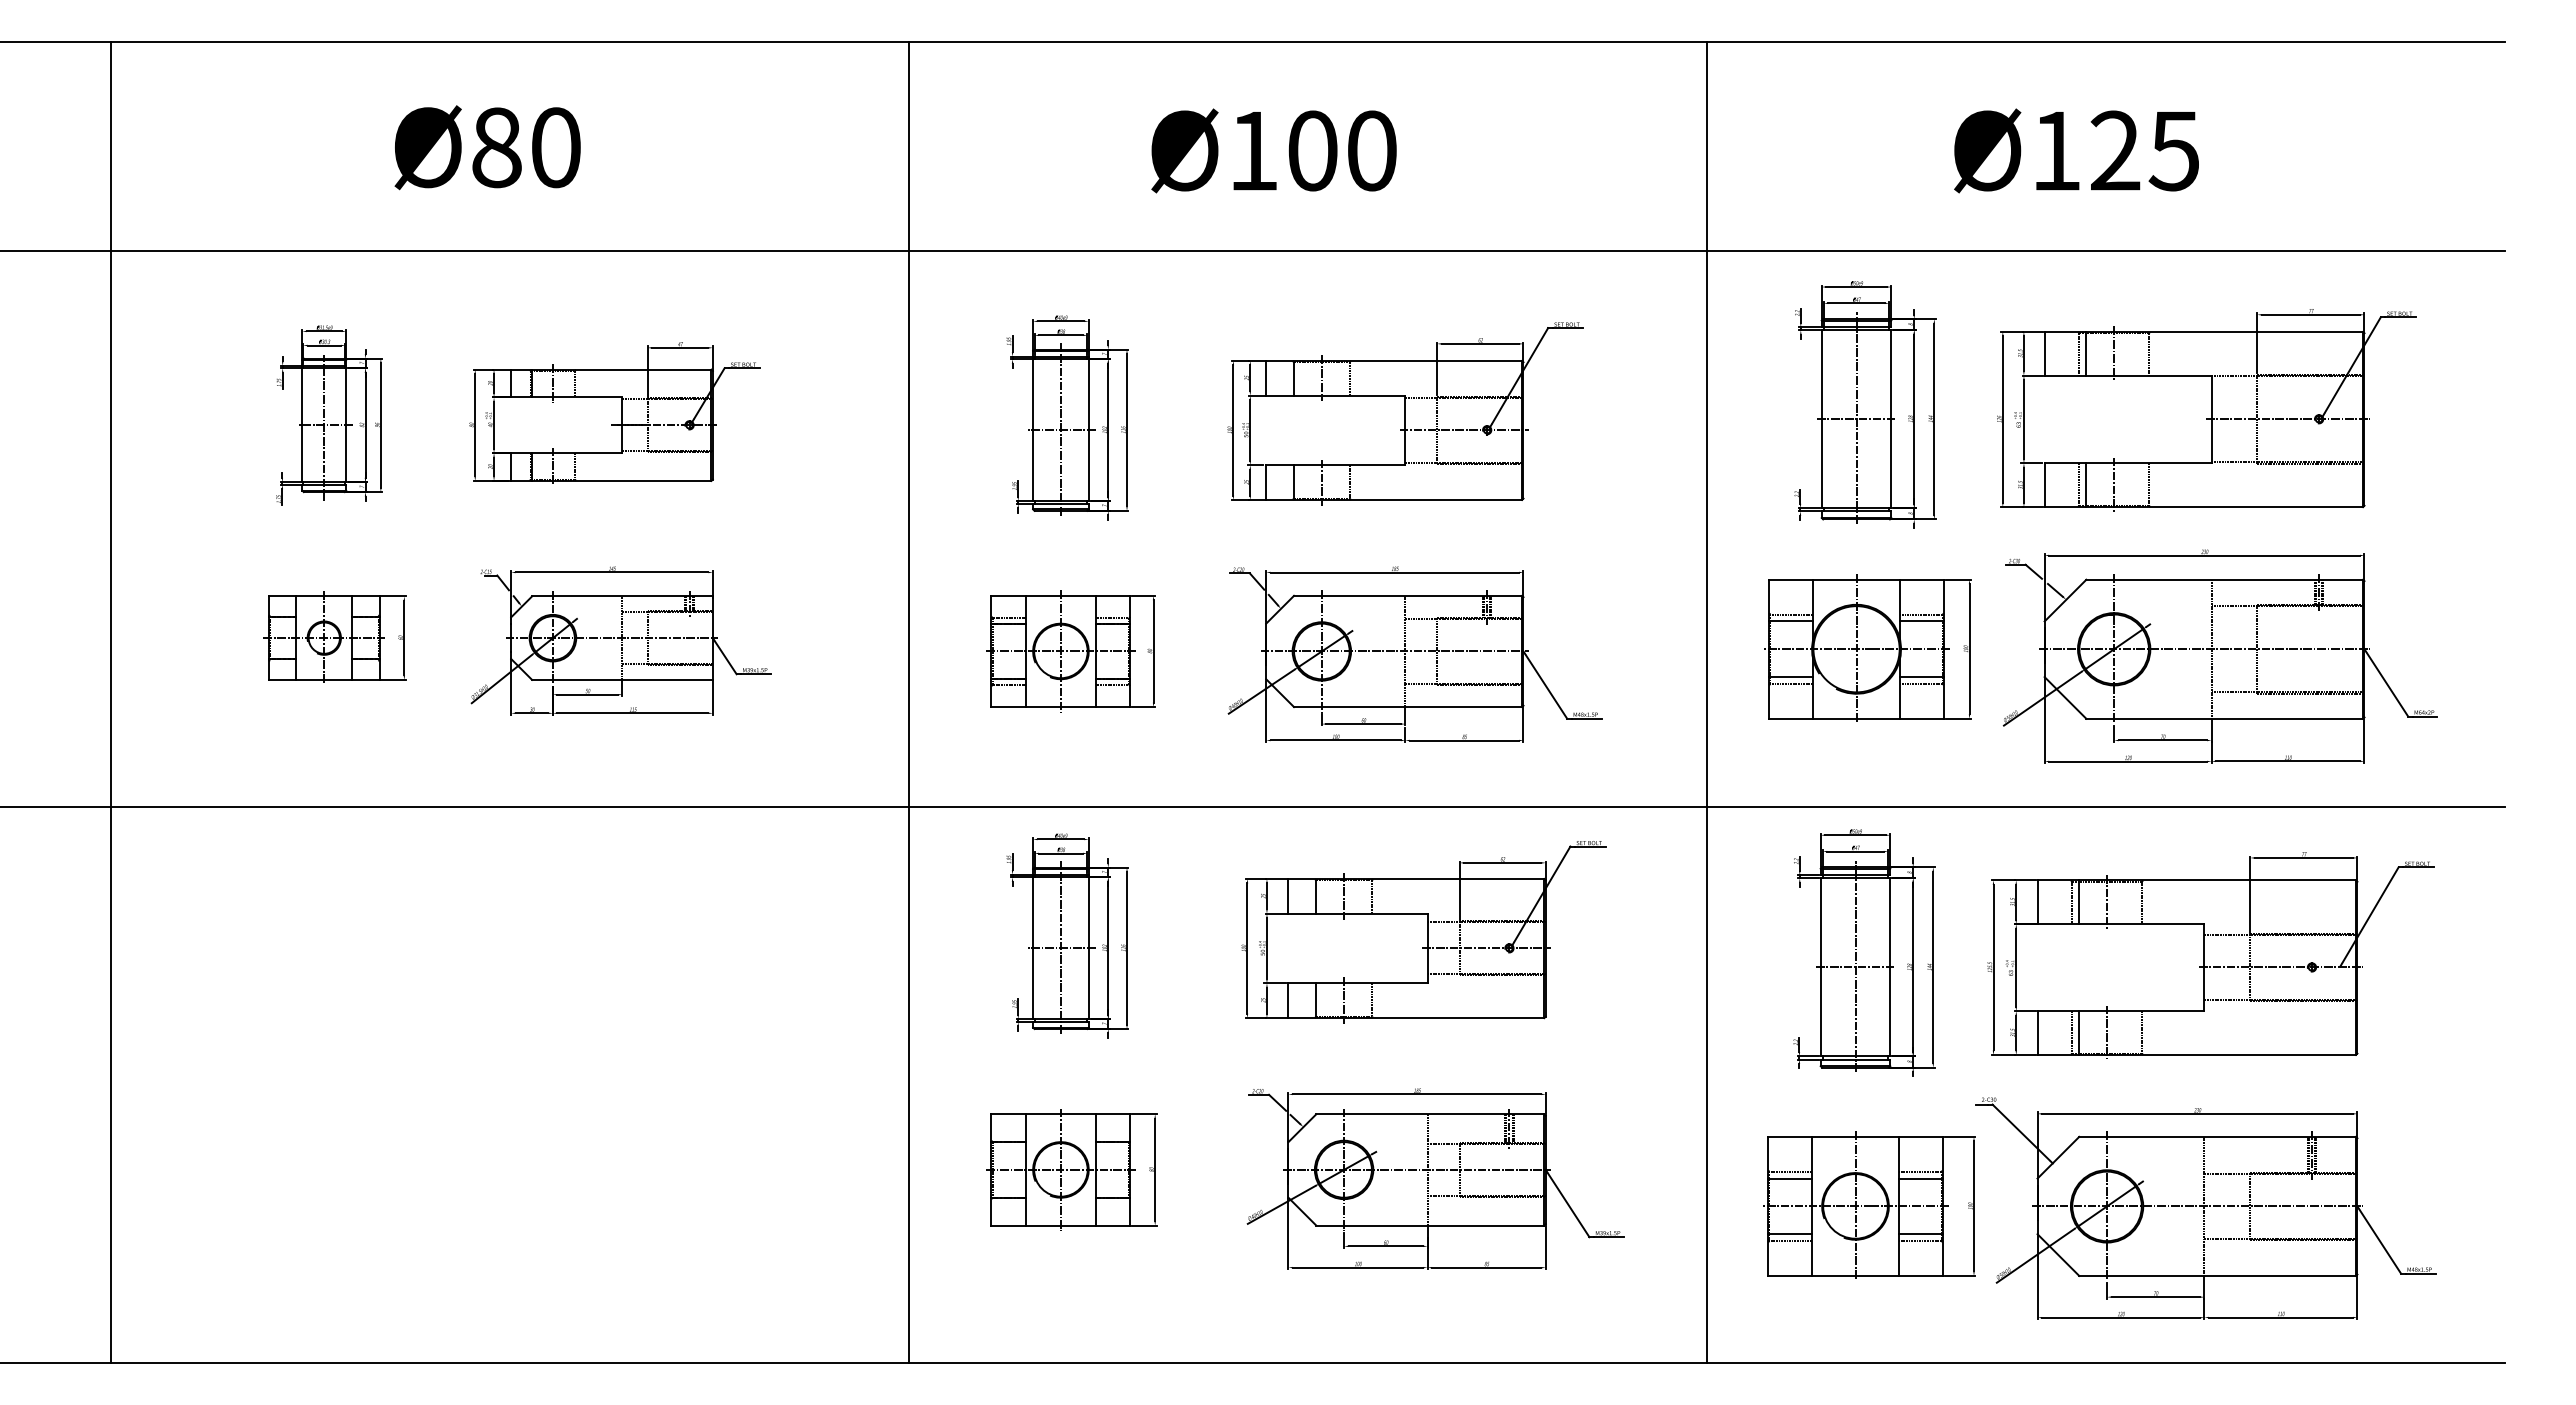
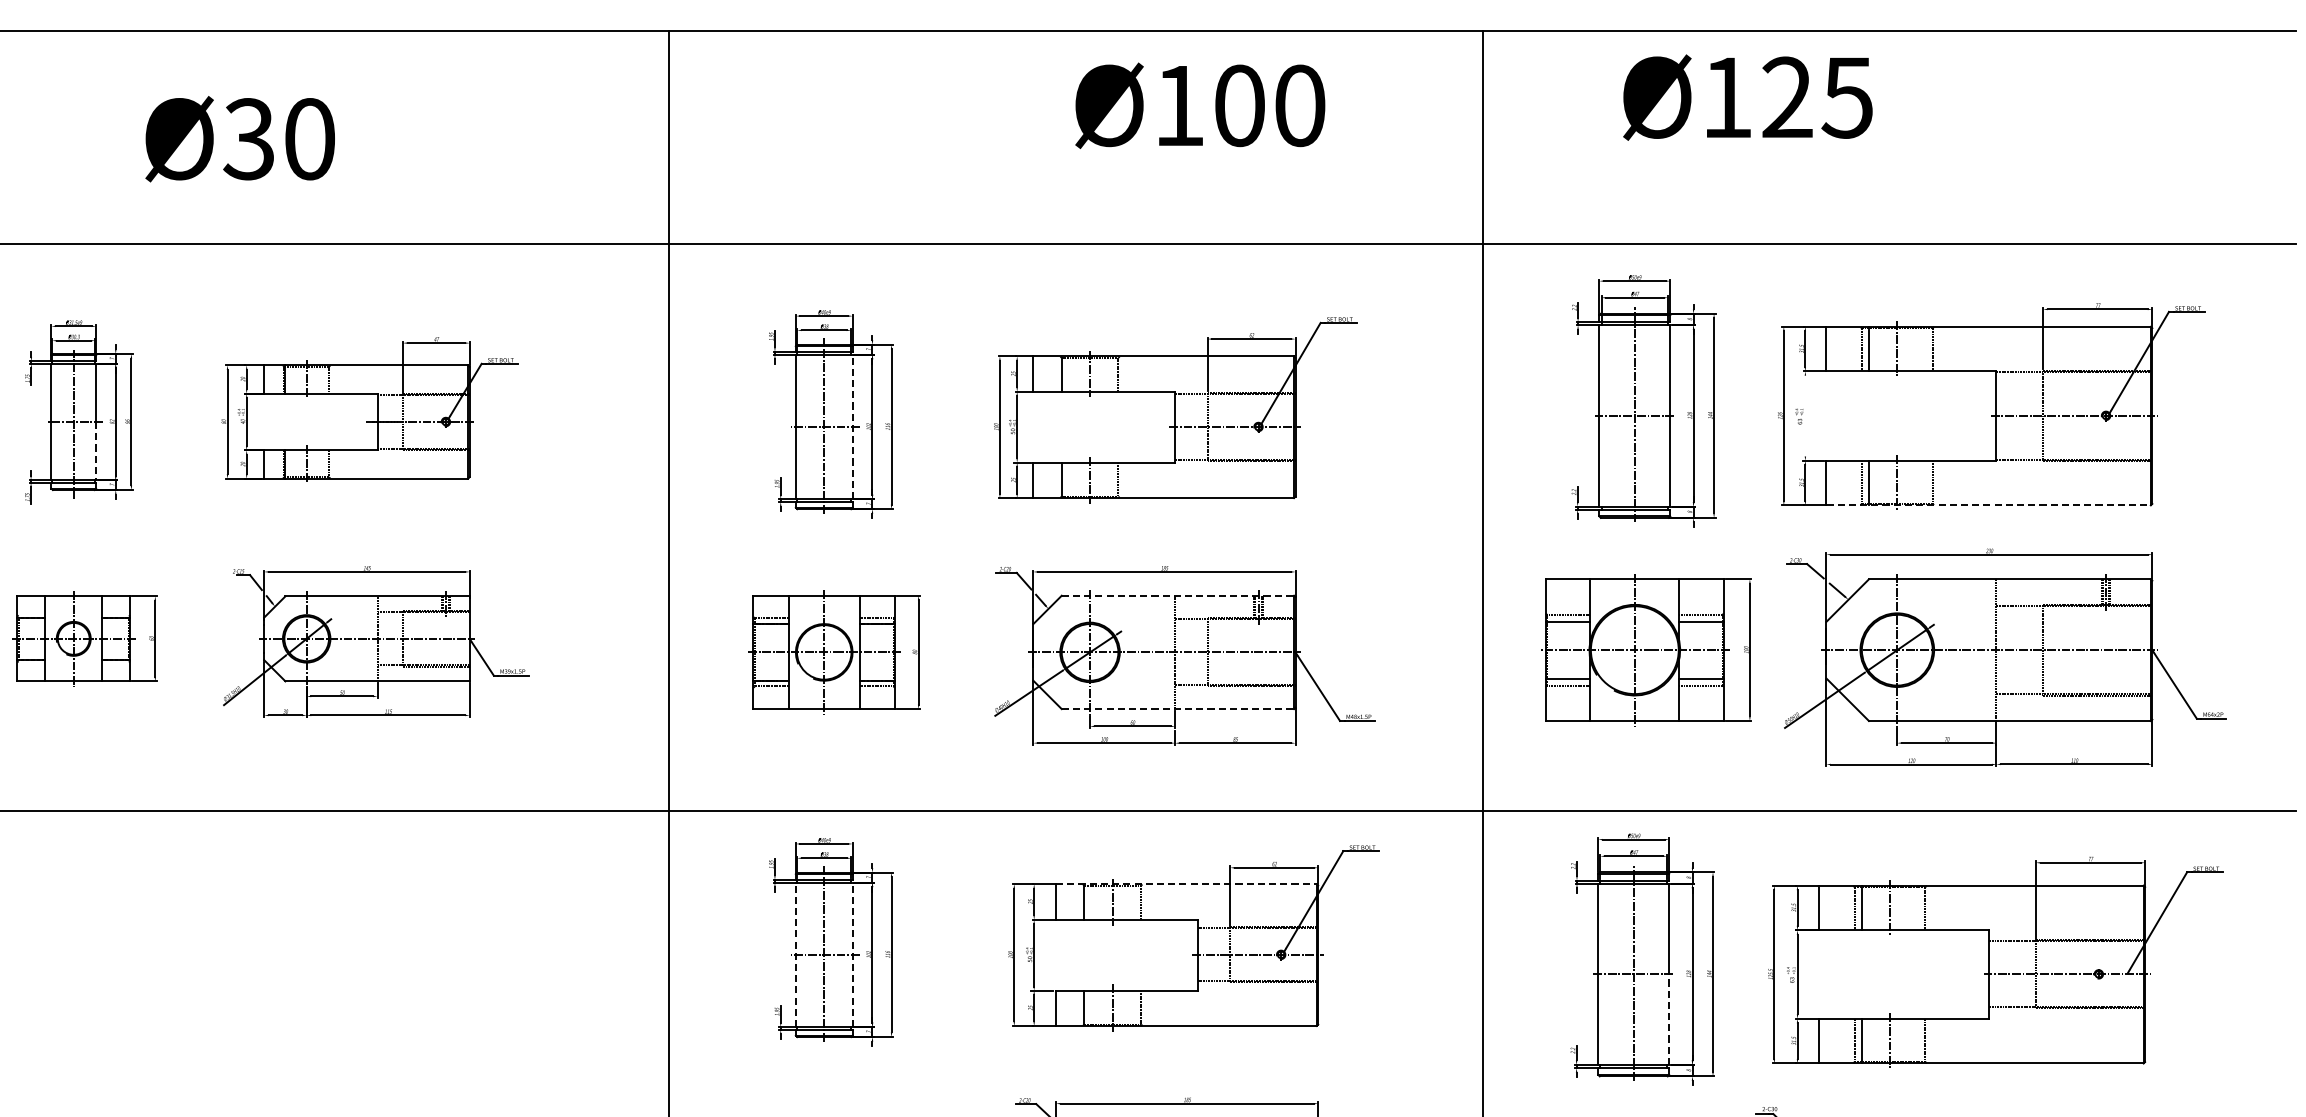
text: (495, 147) -> (248, 138), Ø80 -> Ø30
text: (1273, 150) -> (1199, 105), moved
text: (2076, 150) -> (1747, 97), moved
line: (2023, 419) -> (1804, 416), removed
line: (1088, 430) -> (852, 427), solid -> dashed
line: (346, 453) -> (96, 450), solid -> dashed
line: (2204, 507) -> (1989, 505), solid -> dashed
line: (1408, 595) -> (1178, 595), solid -> dashed
line: (1408, 707) -> (1178, 709), solid -> dashed
line: (1416, 879) -> (1186, 884), solid -> dashed
line: (1033, 948) -> (796, 955), solid -> dashed
line: (1088, 948) -> (852, 955), solid -> dashed
line: (1890, 1011) -> (1669, 1019), solid -> dashed

